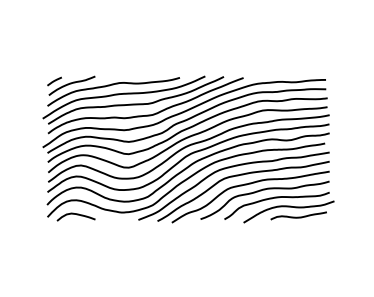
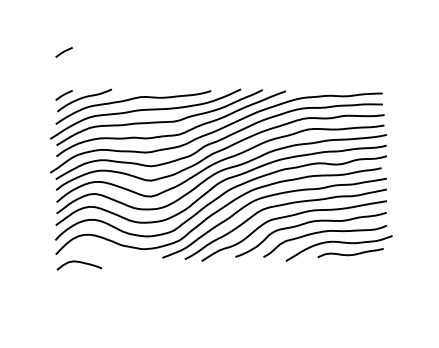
line: (54, 44) -> (63, 52), added
curve: (77, 215) -> (80, 263), moved

